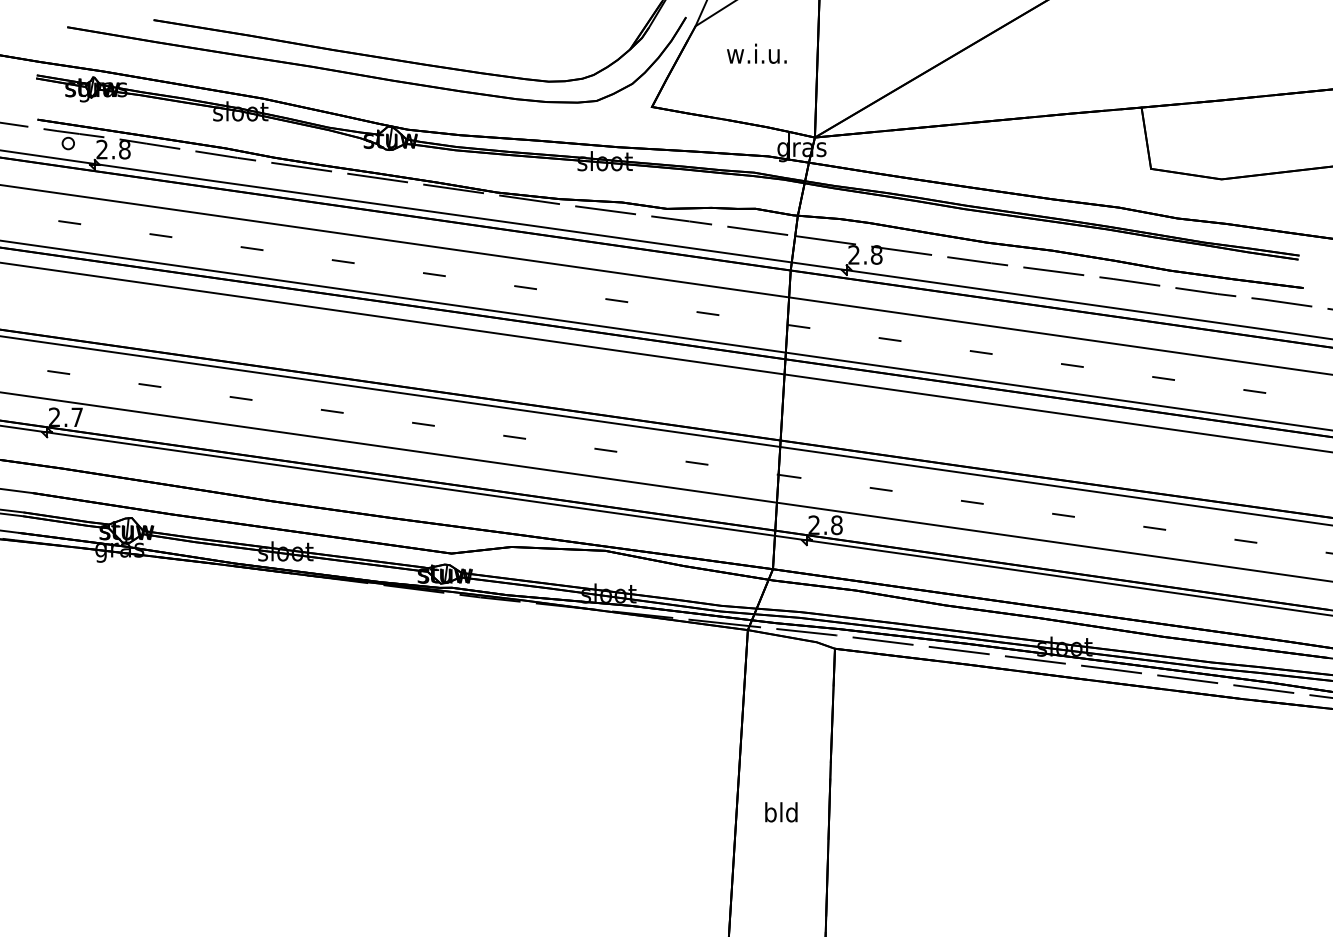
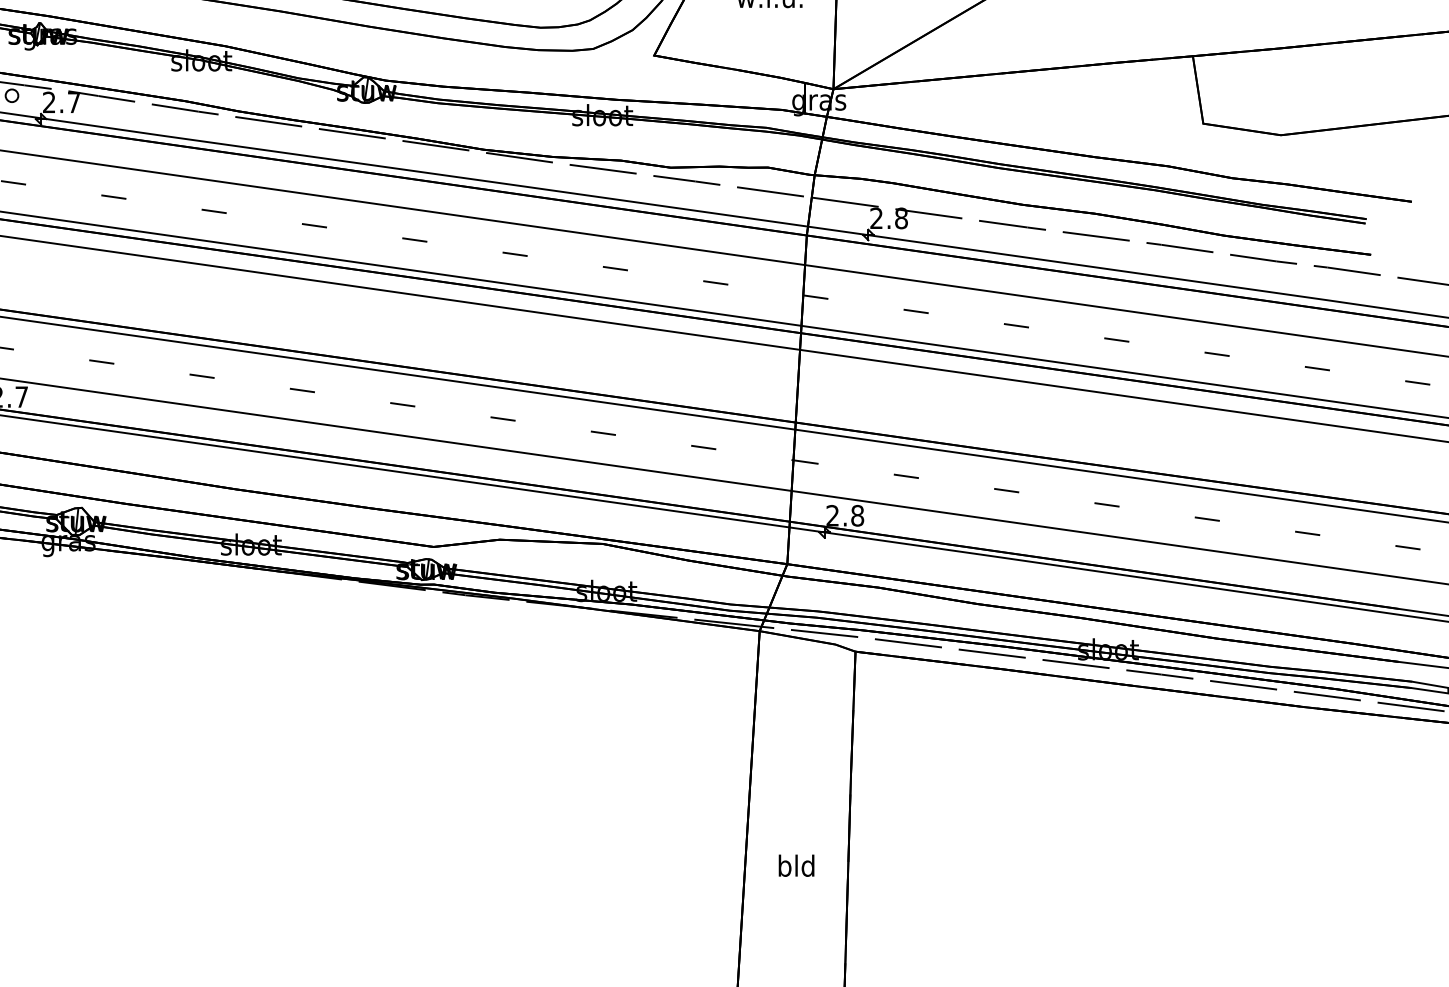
text: (124, 149) -> (73, 102), 2.8 -> 2.7
text: (781, 812) -> (796, 865), moved

